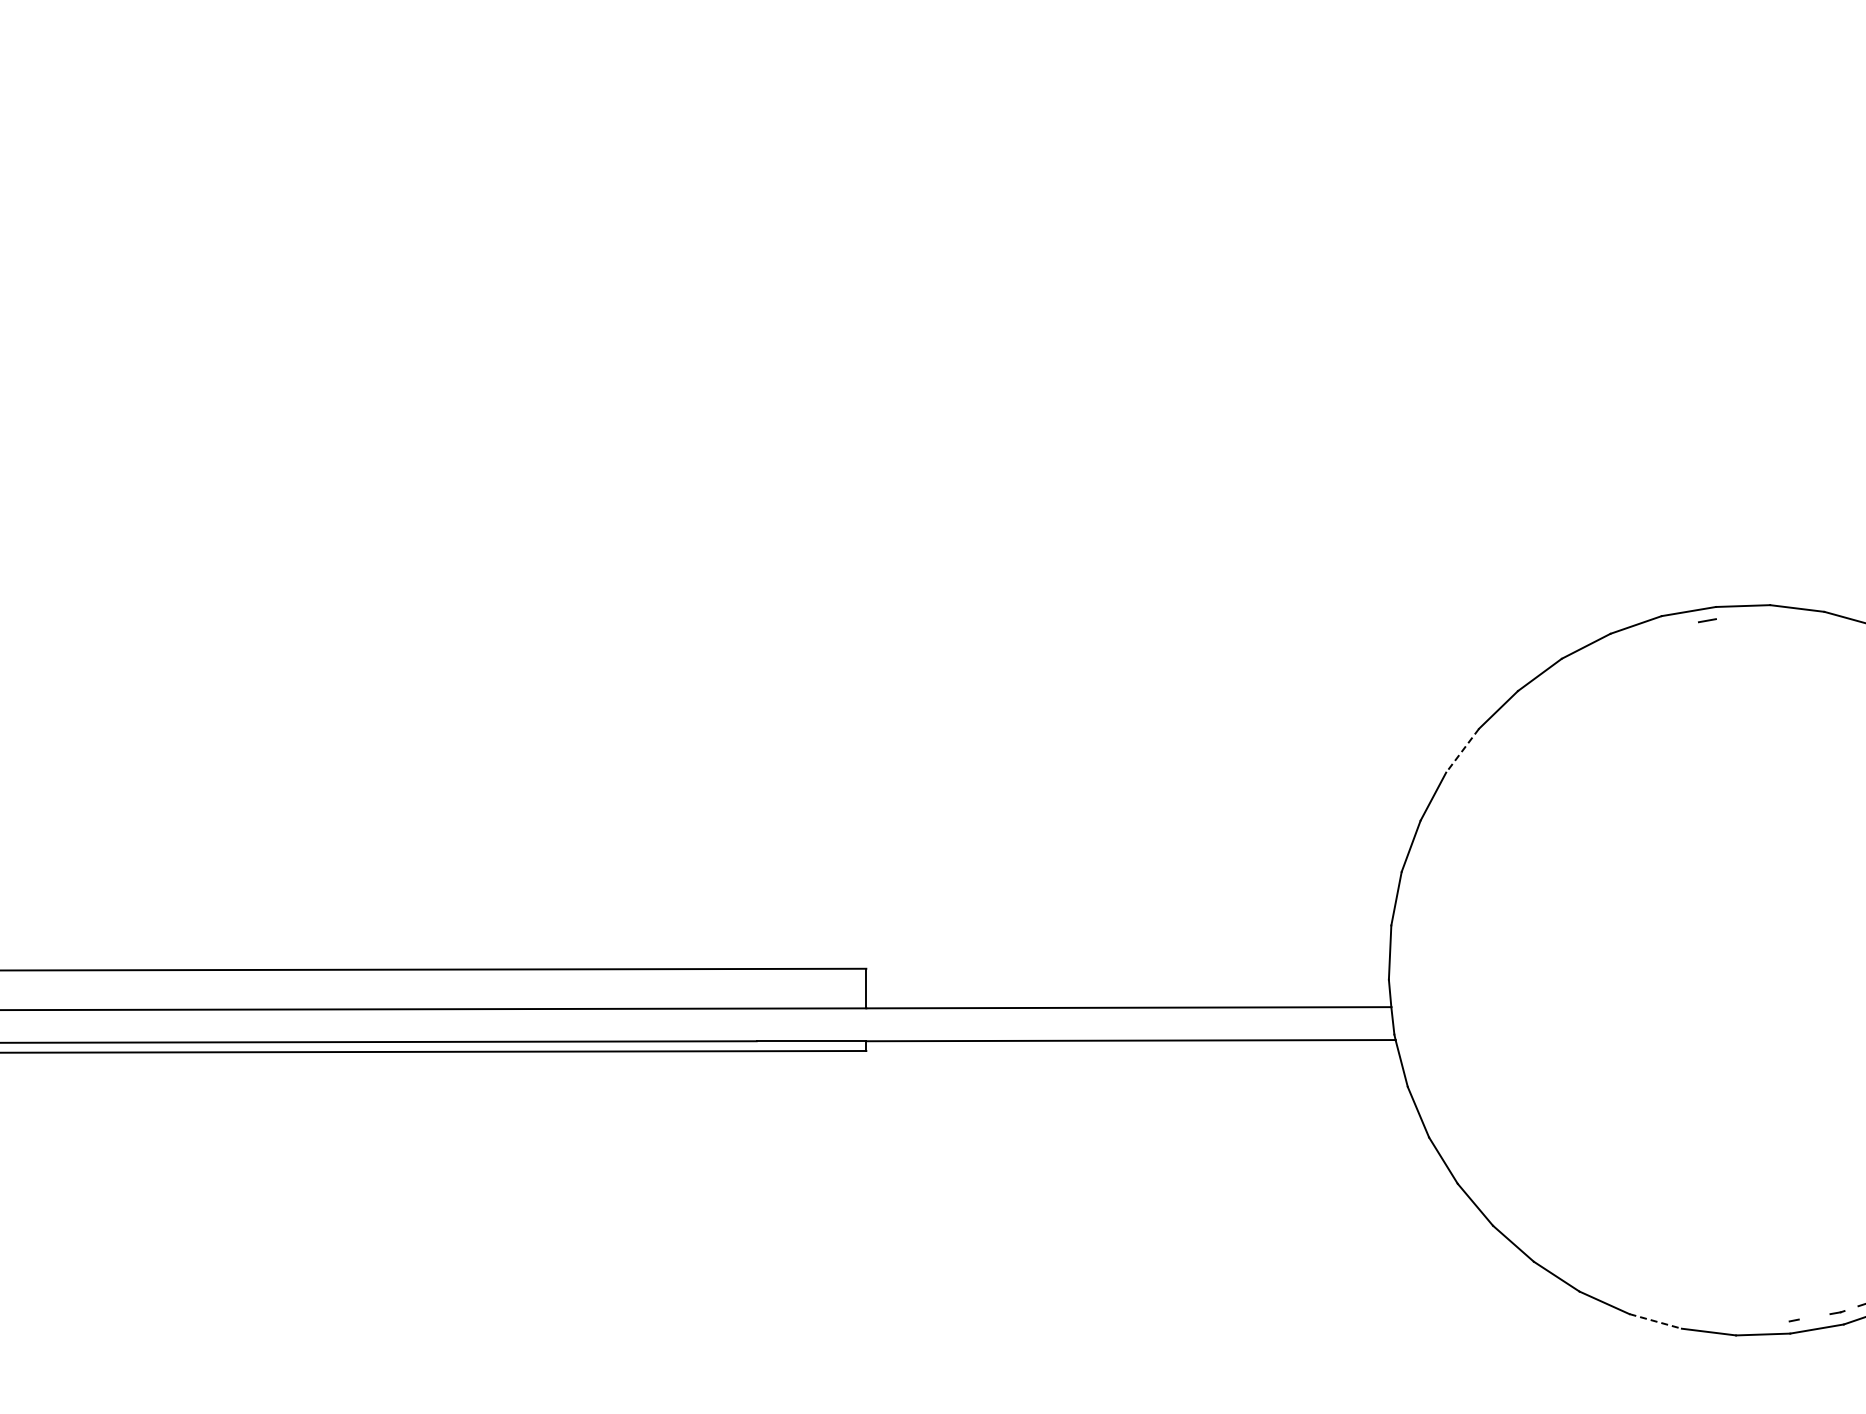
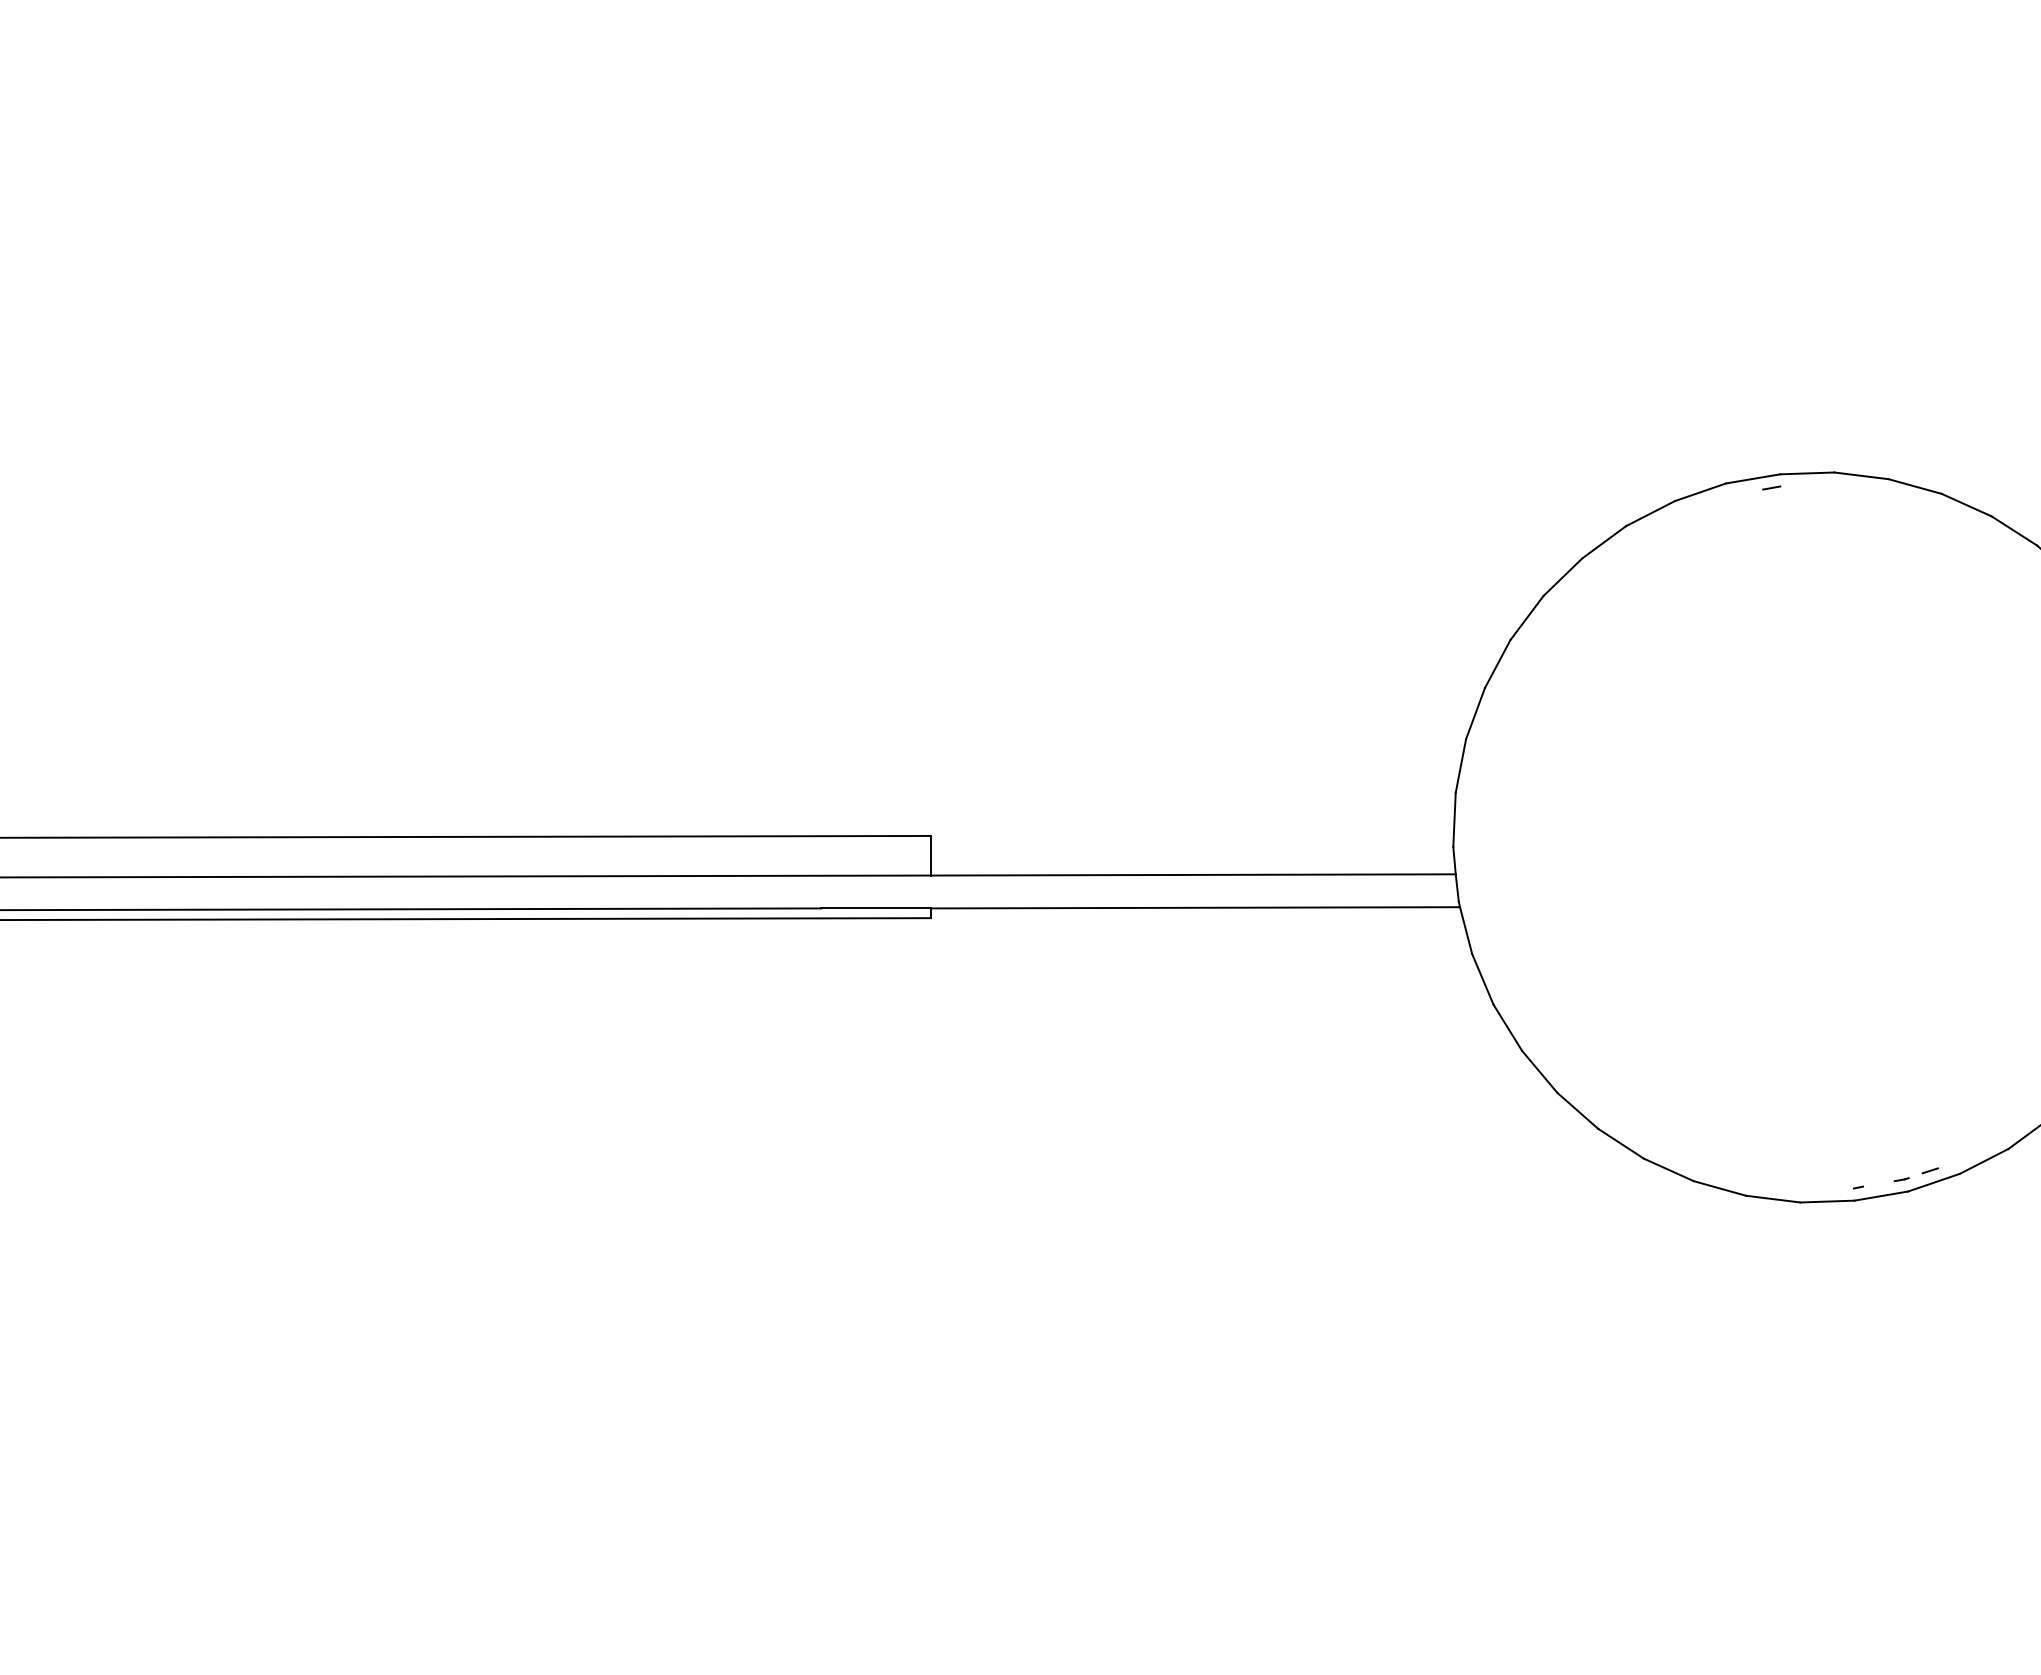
line: (1462, 751) -> (1526, 618), dashed -> solid
line: (1656, 1321) -> (1720, 1188), dashed -> solid

